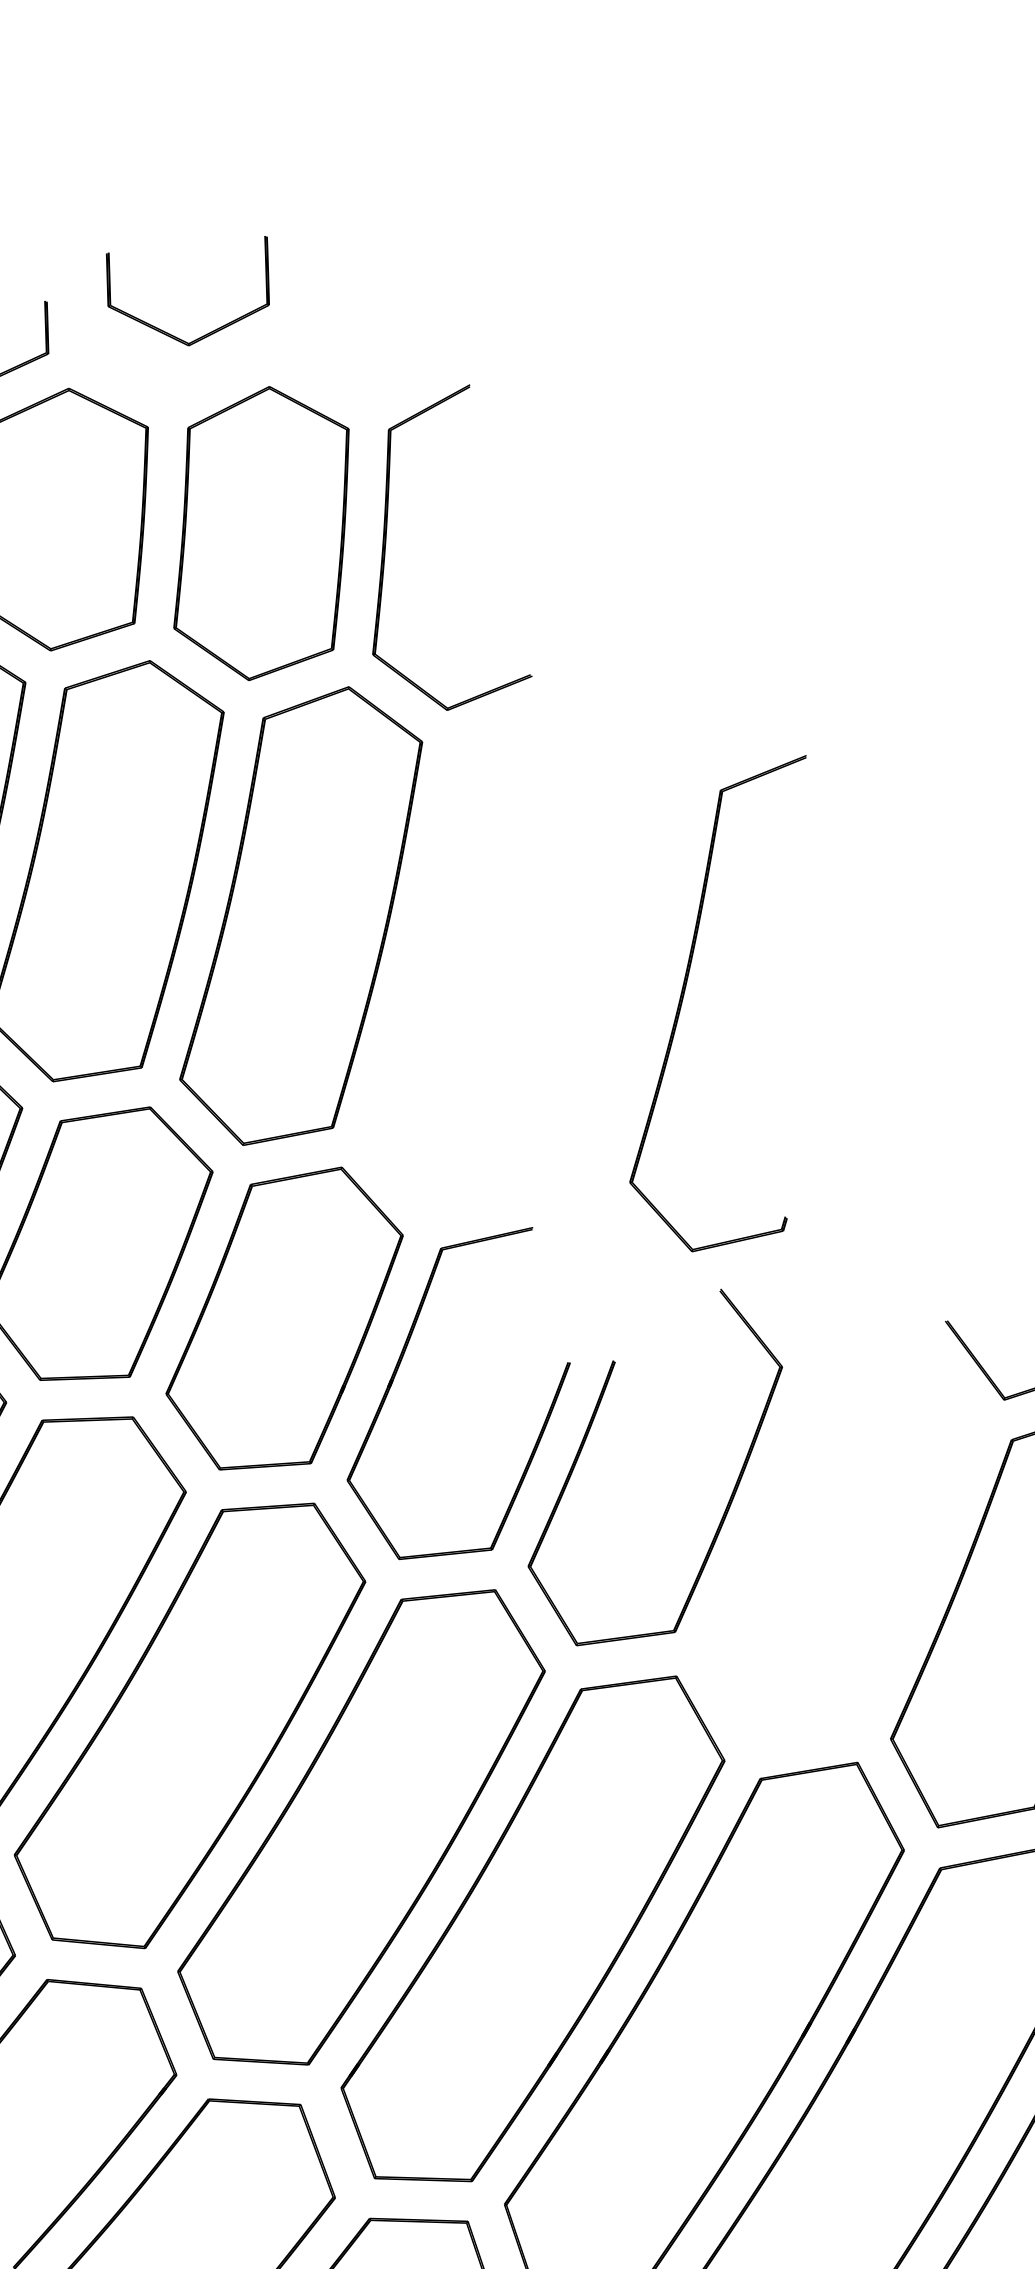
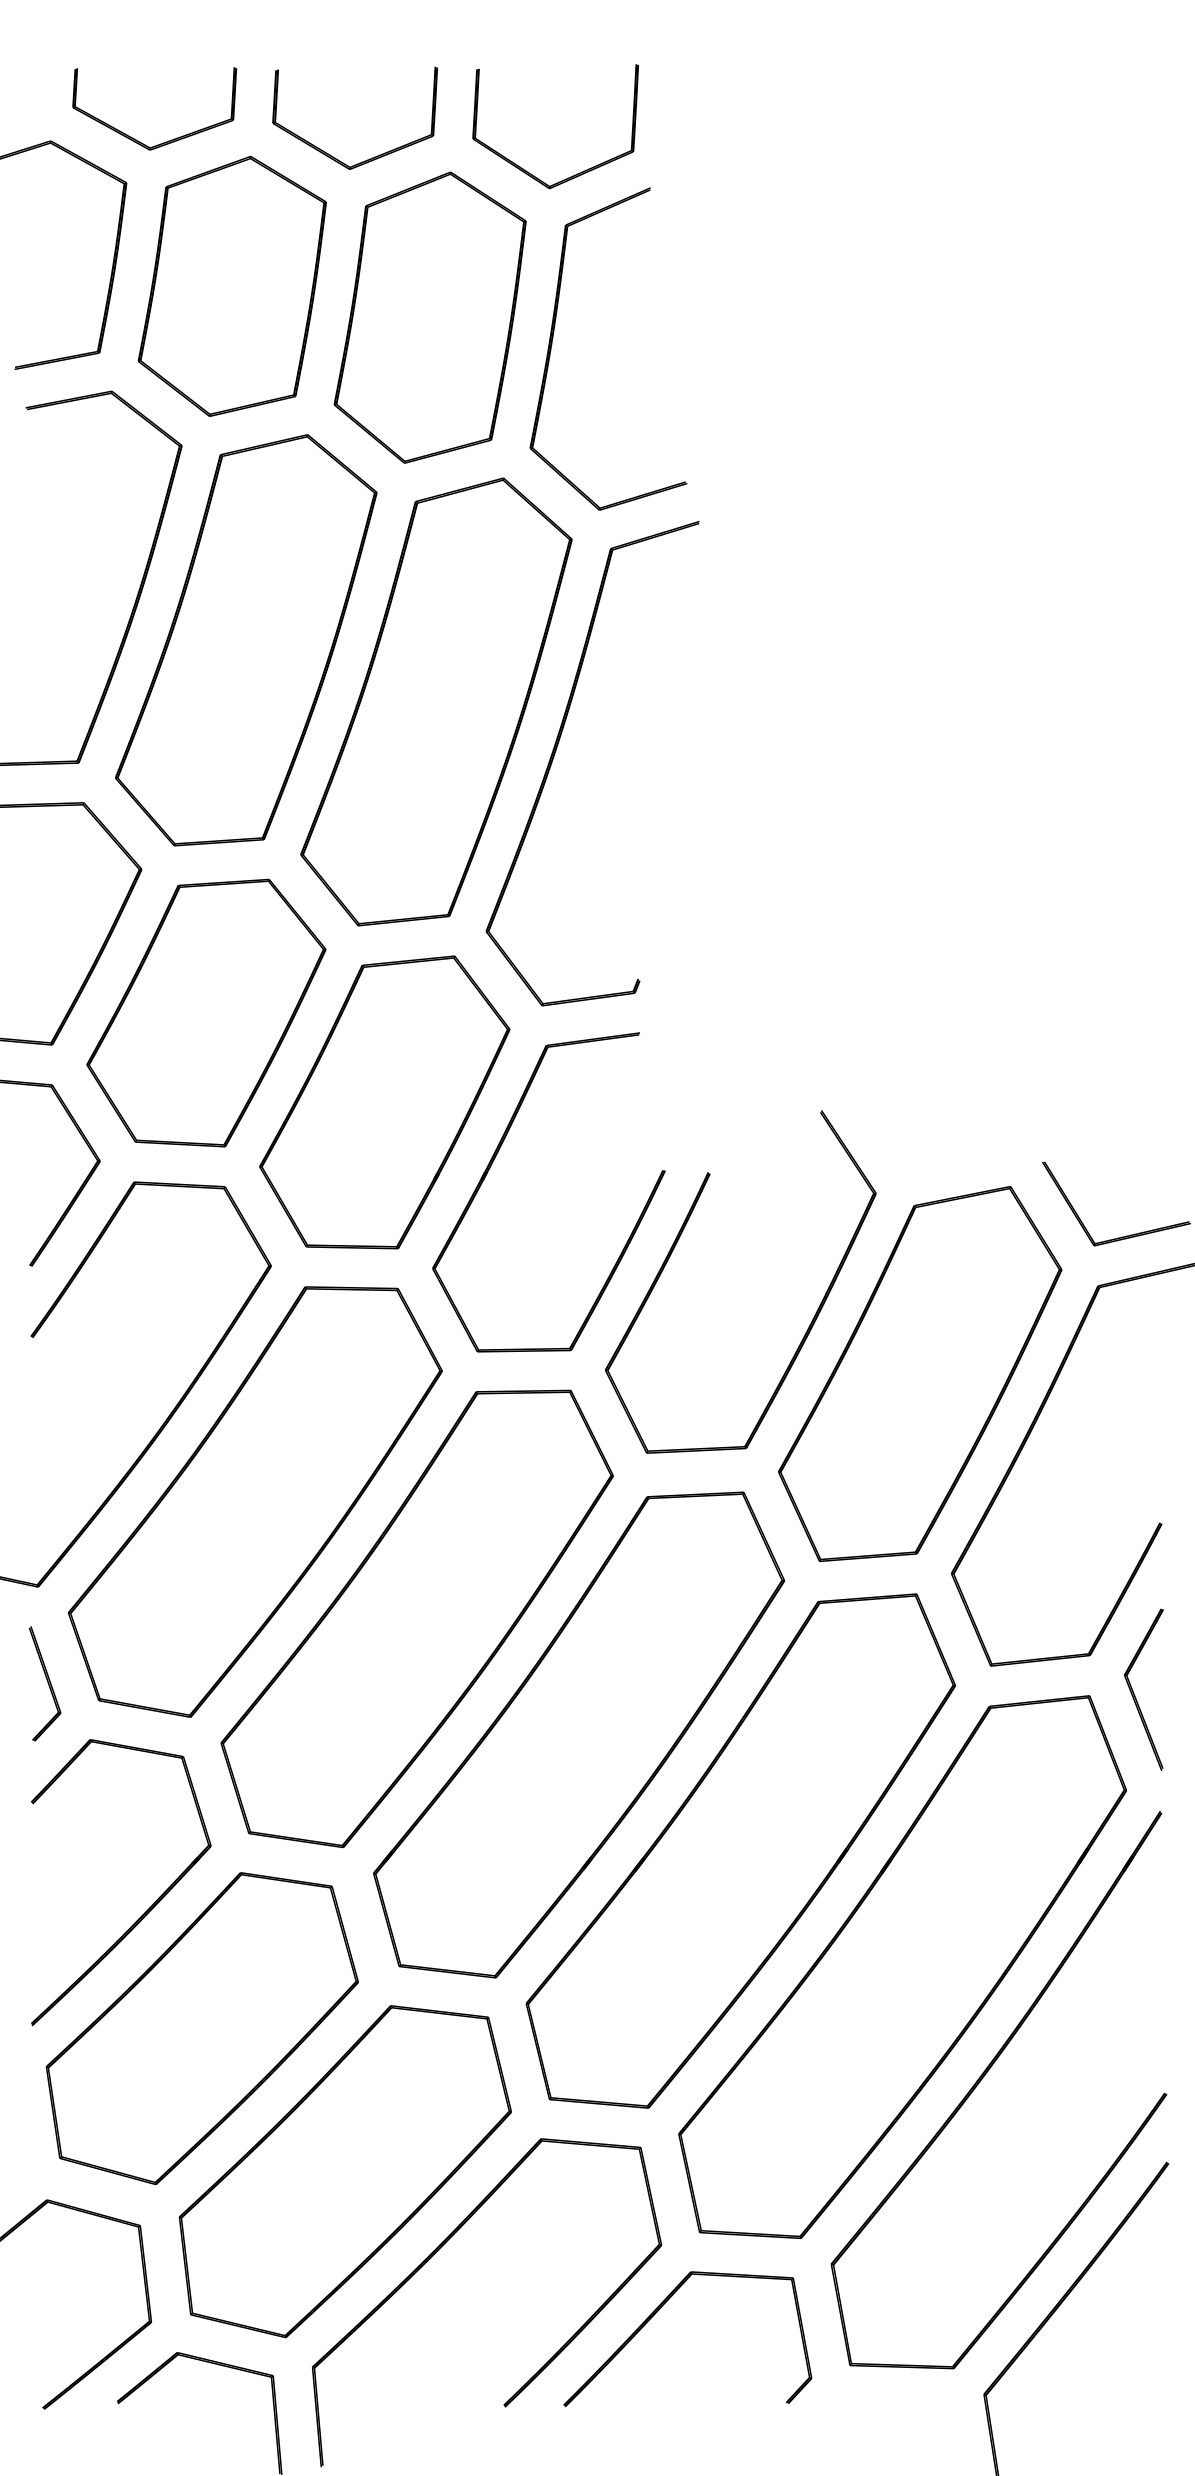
part: (207, 333) -> (369, 158), moved
part: (393, 378) -> (574, 174), added
part: (684, 997) -> (556, 751), moved
part: (842, 1542) -> (920, 1373), added

